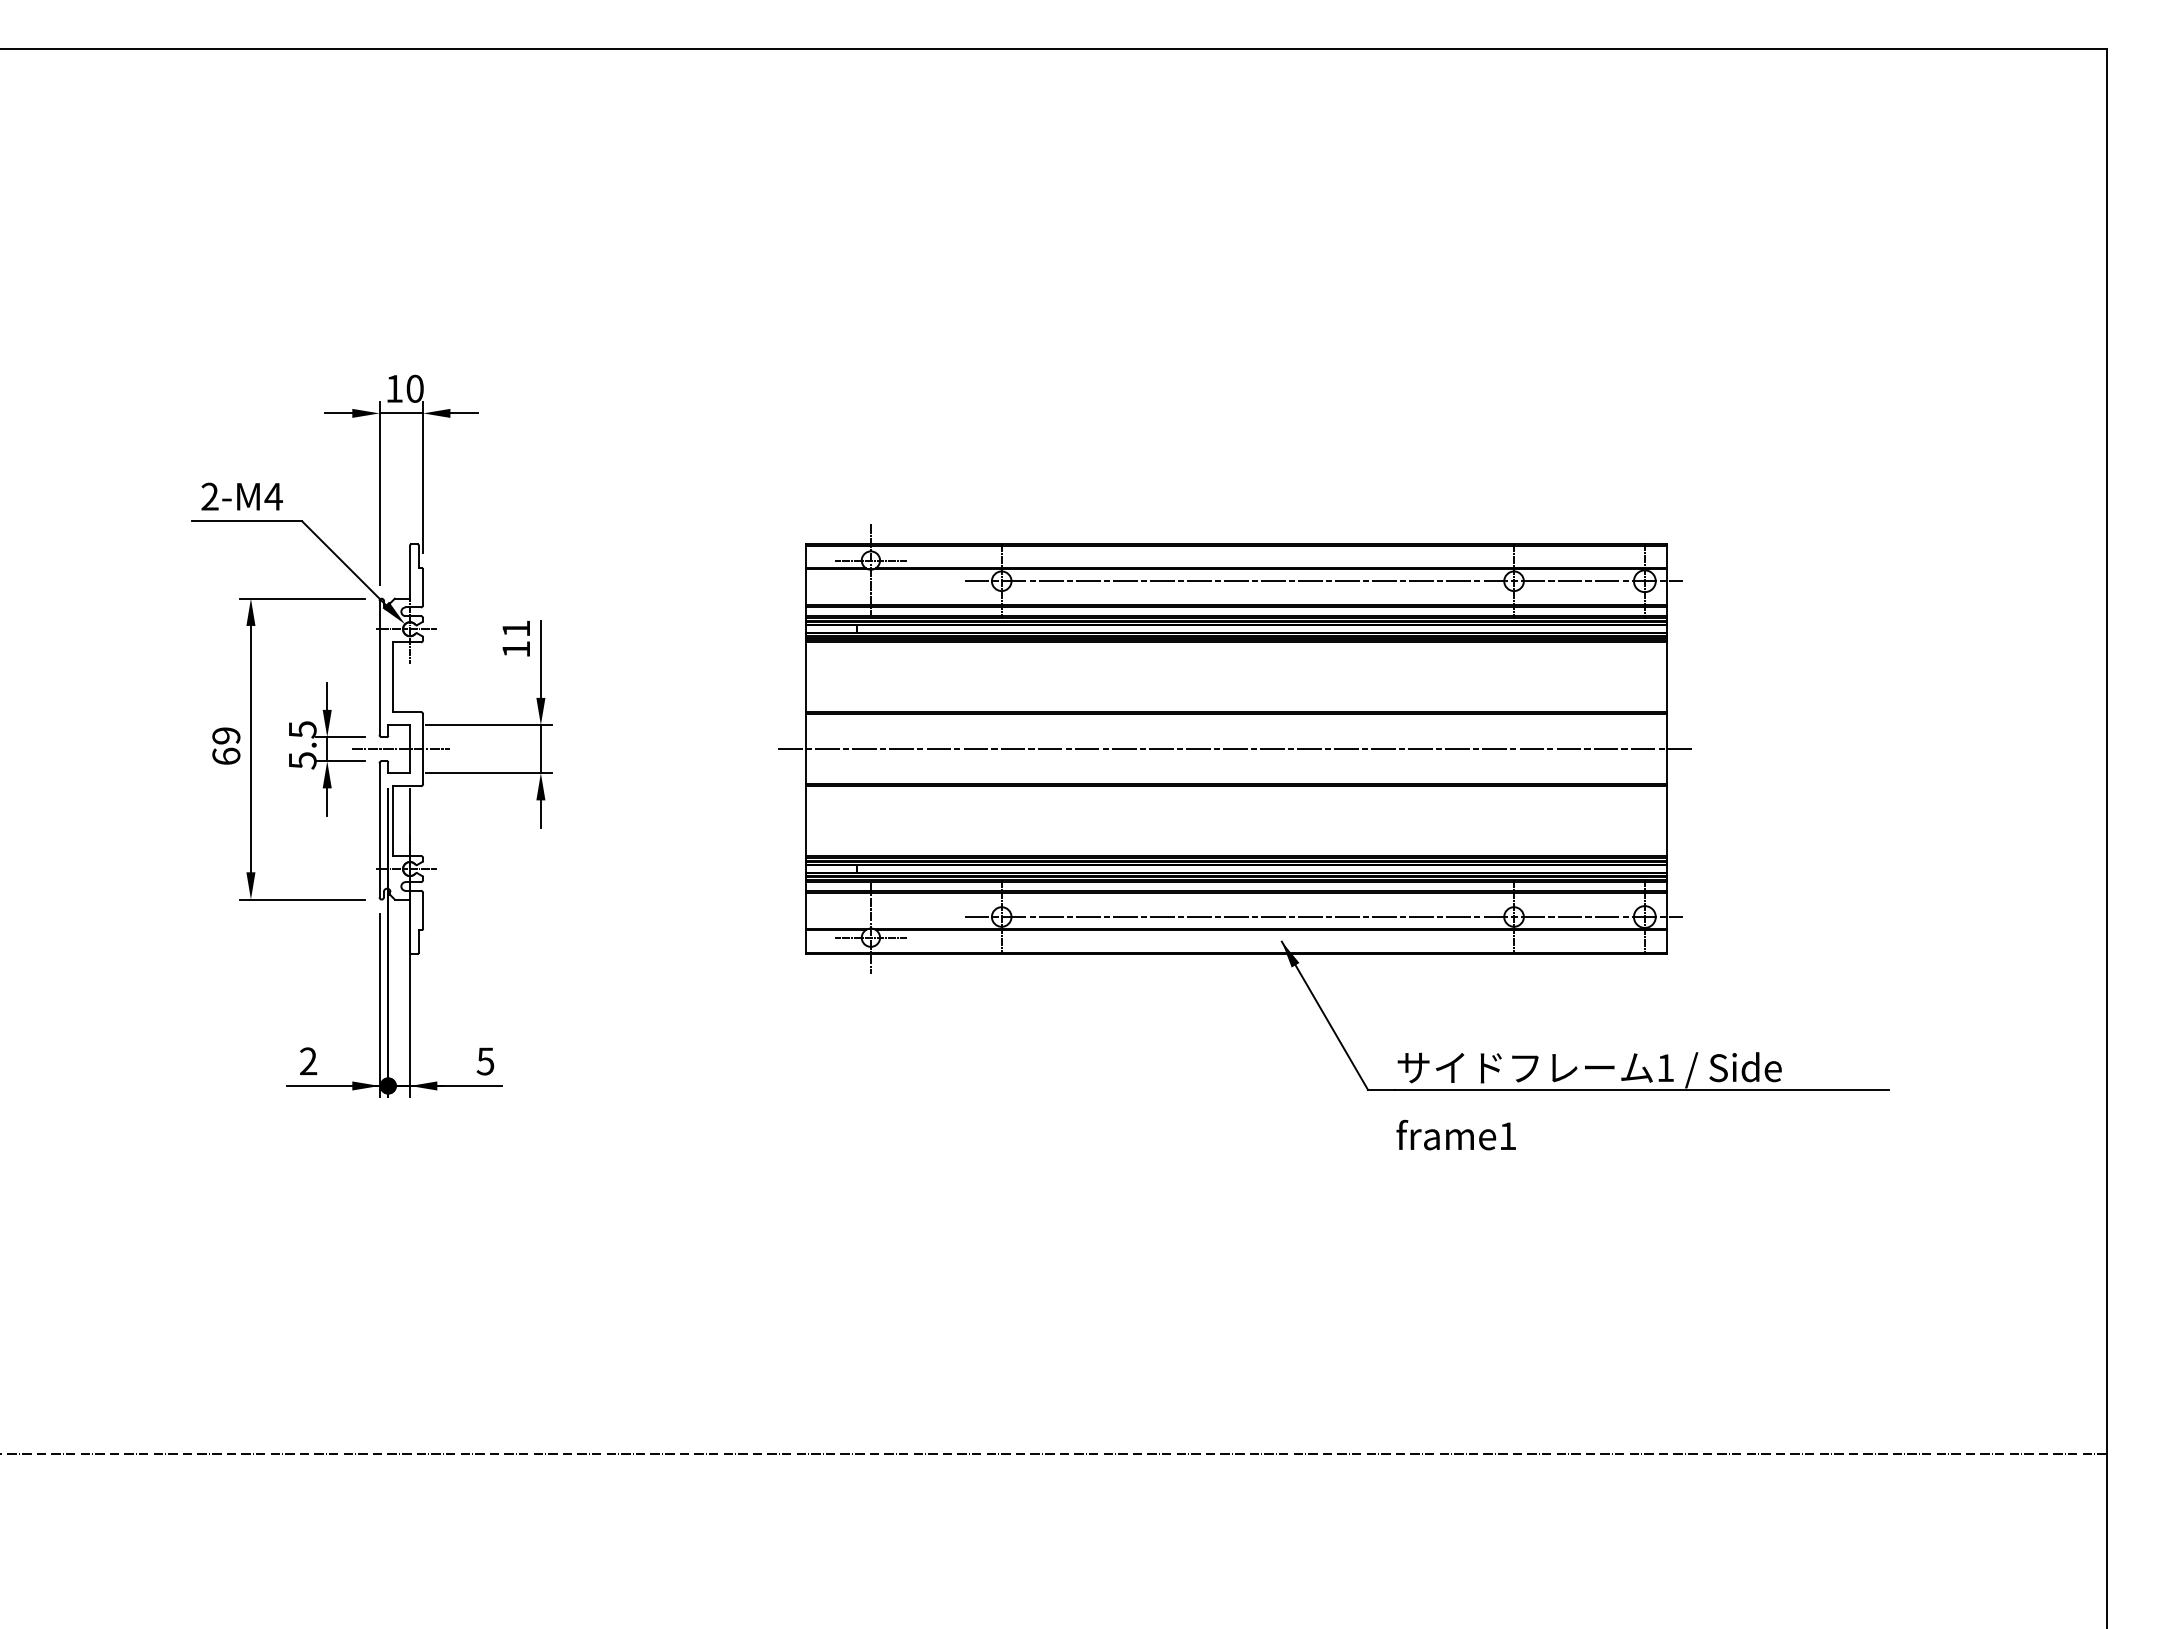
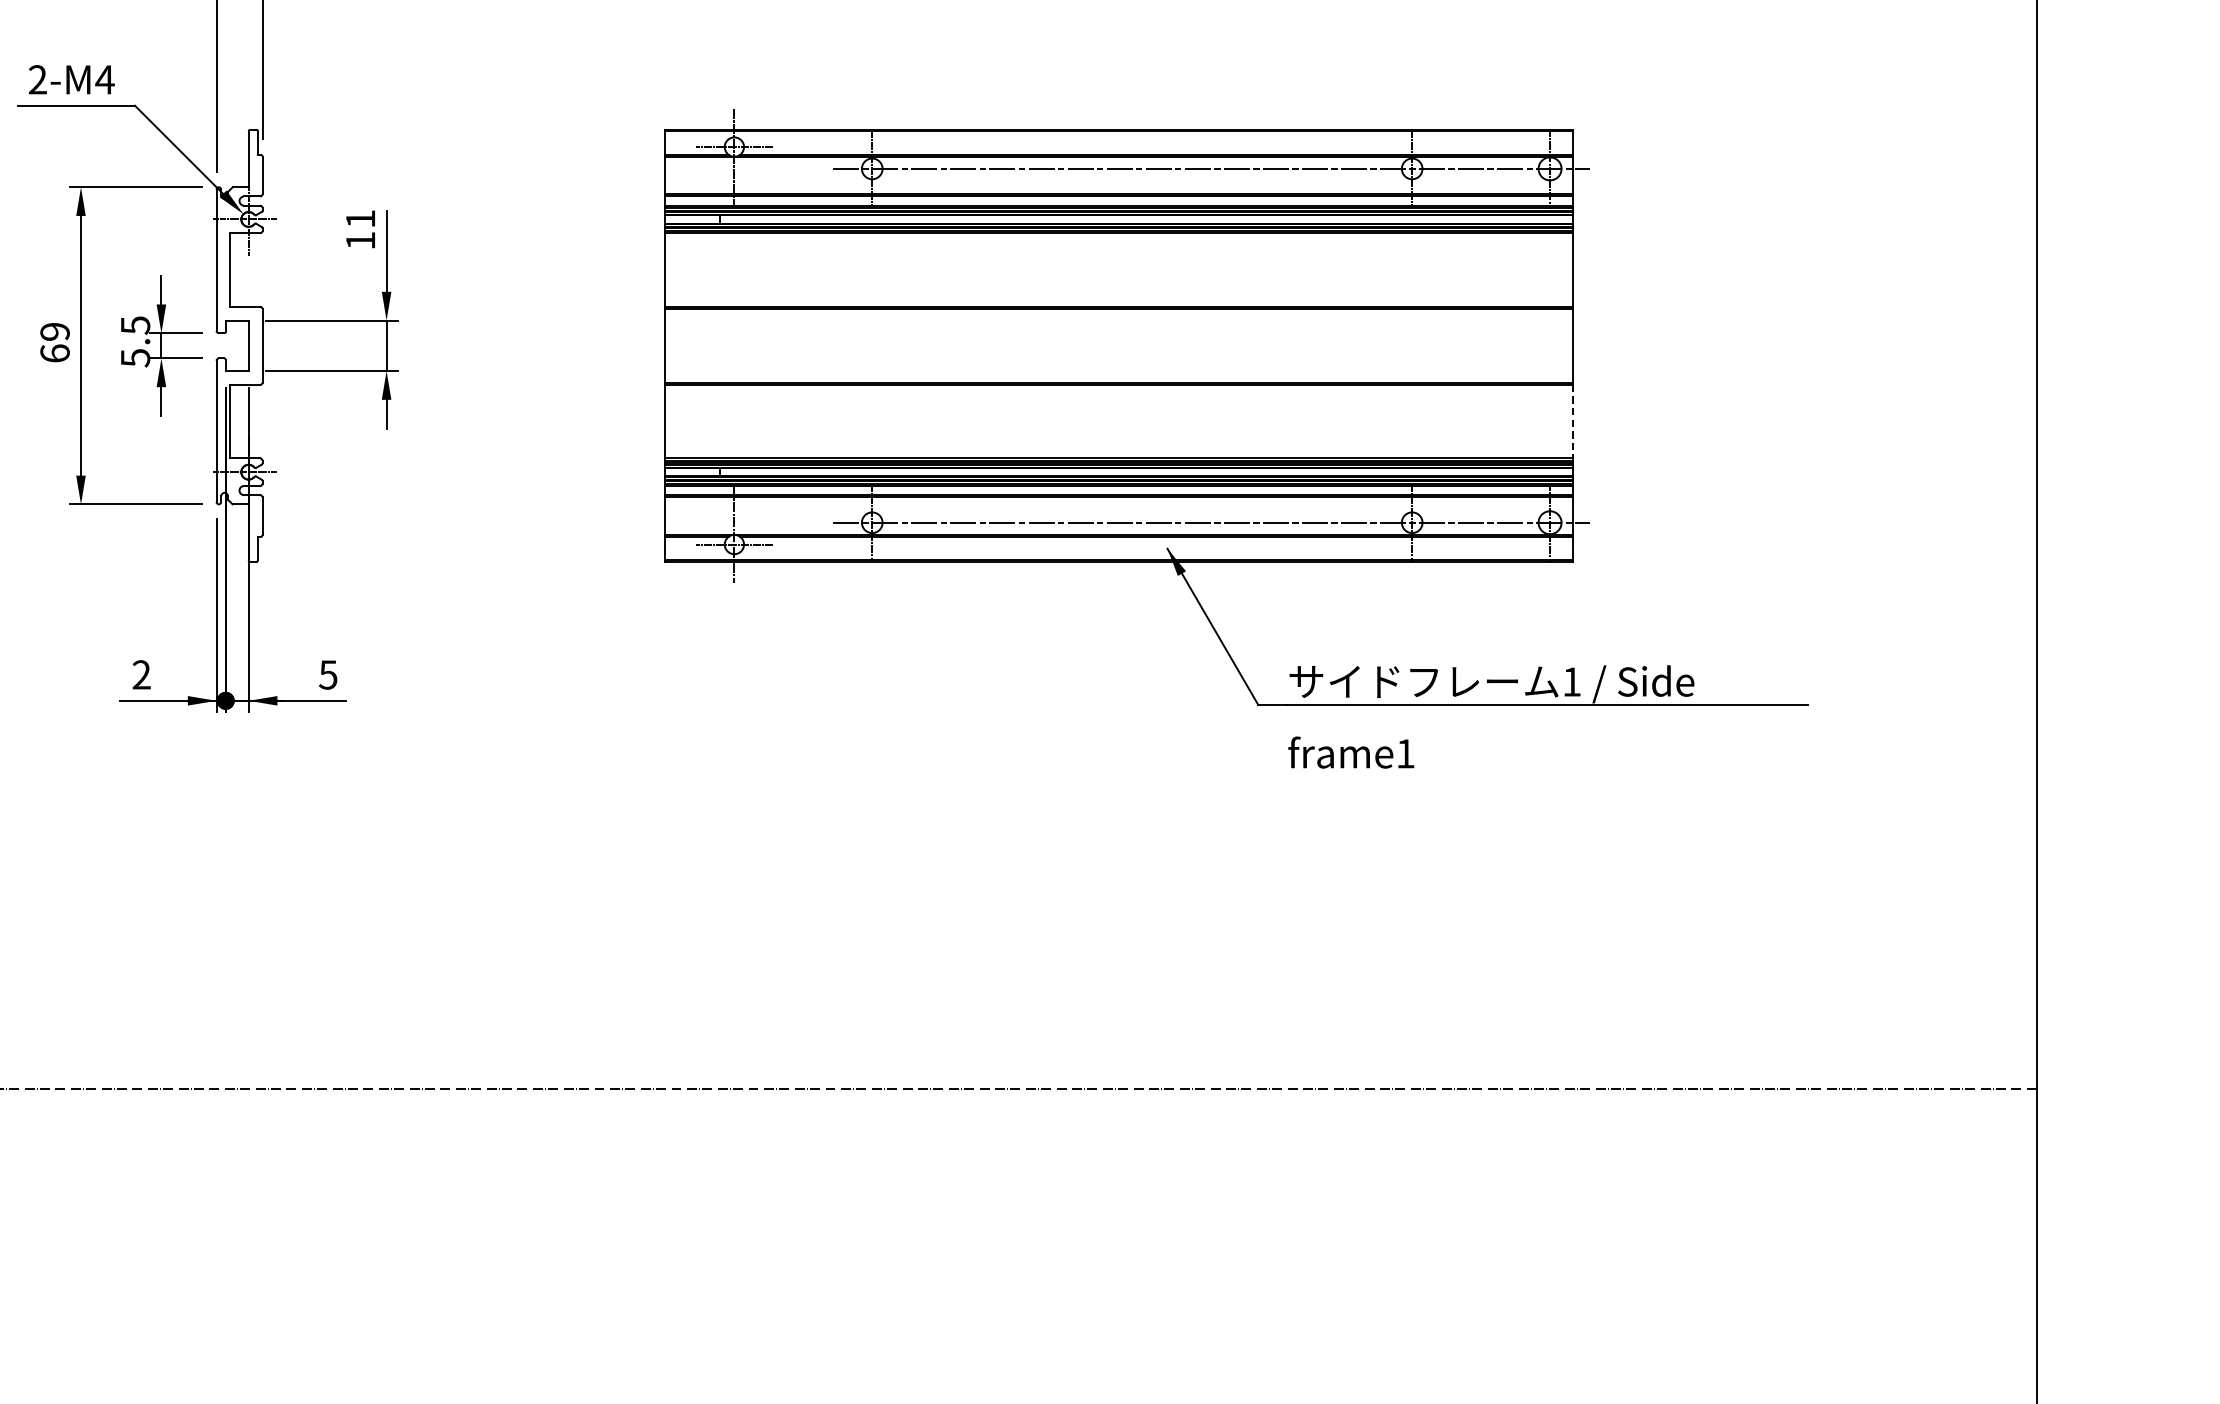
line: (401, 749) -> (239, 346), removed
line: (1235, 749) -> (1118, 346), removed
line: (1666, 821) -> (1572, 422), solid -> dashed

